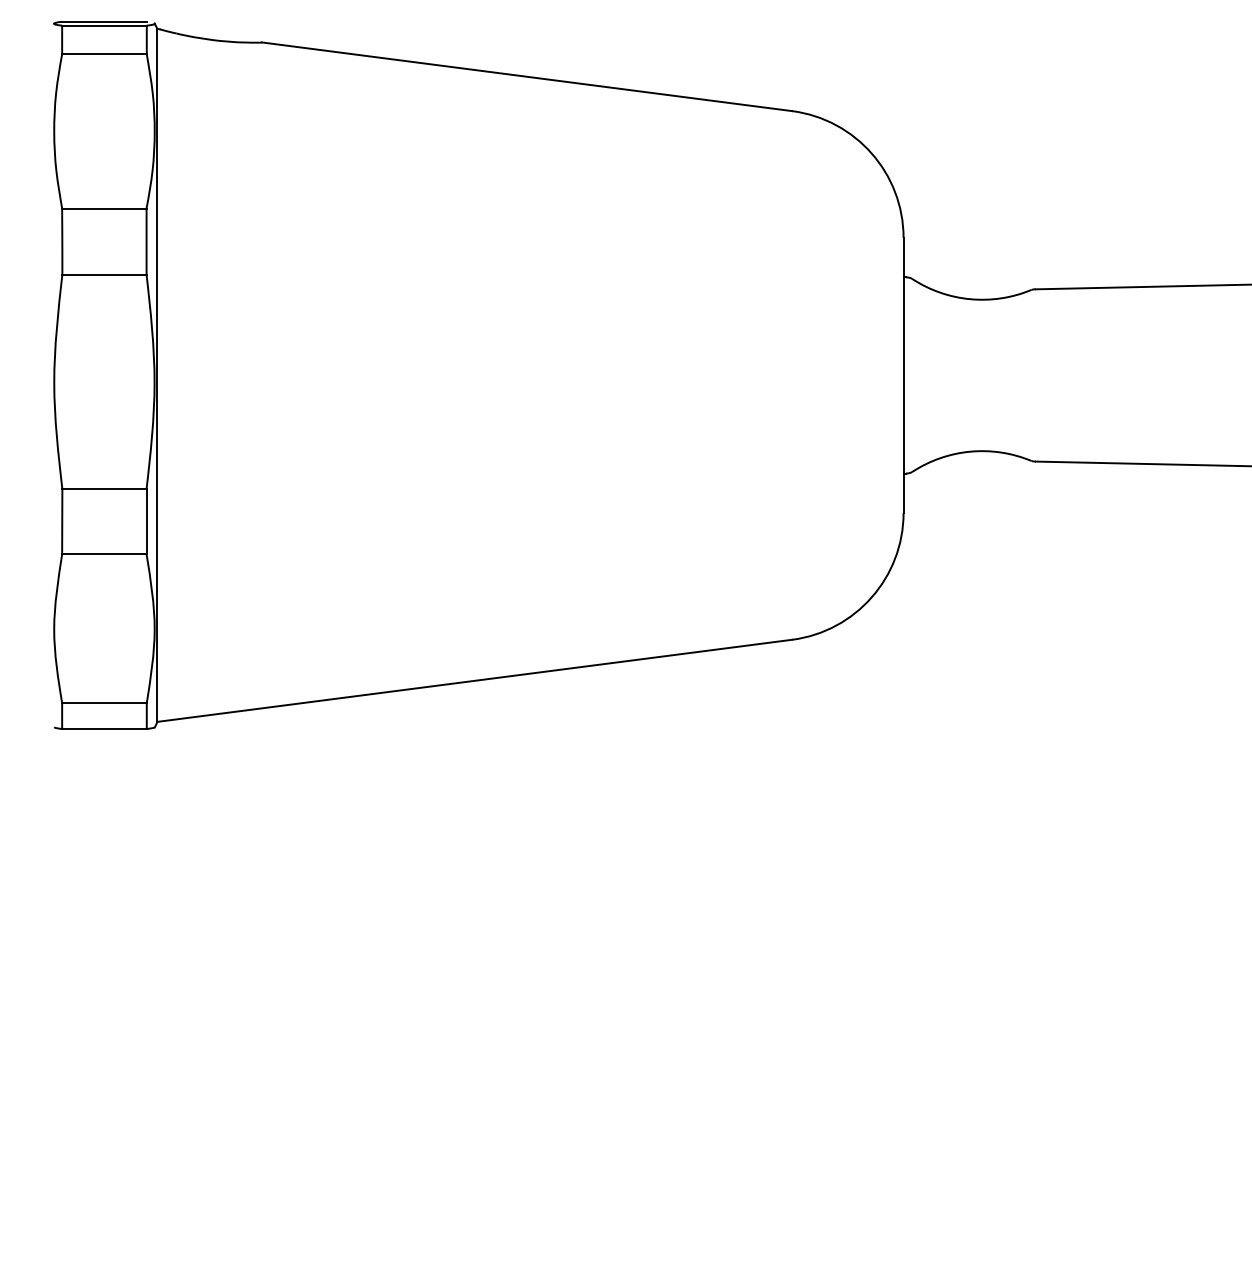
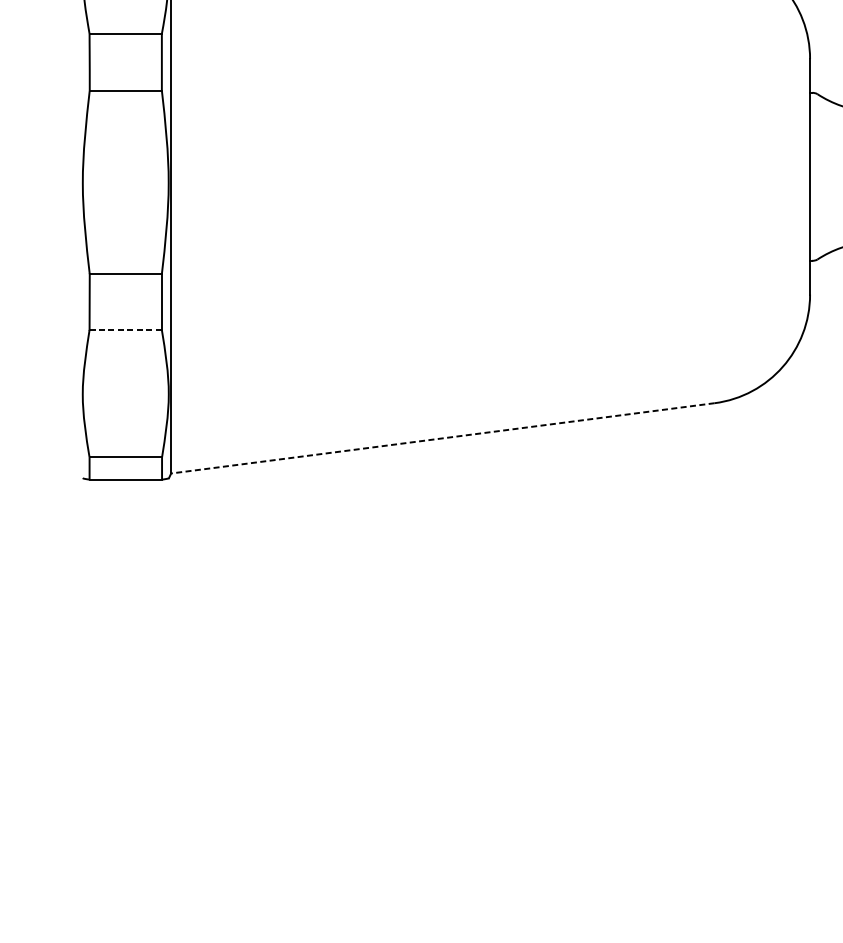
line: (104, 554) -> (125, 330), solid -> dashed
line: (474, 680) -> (442, 438), solid -> dashed

